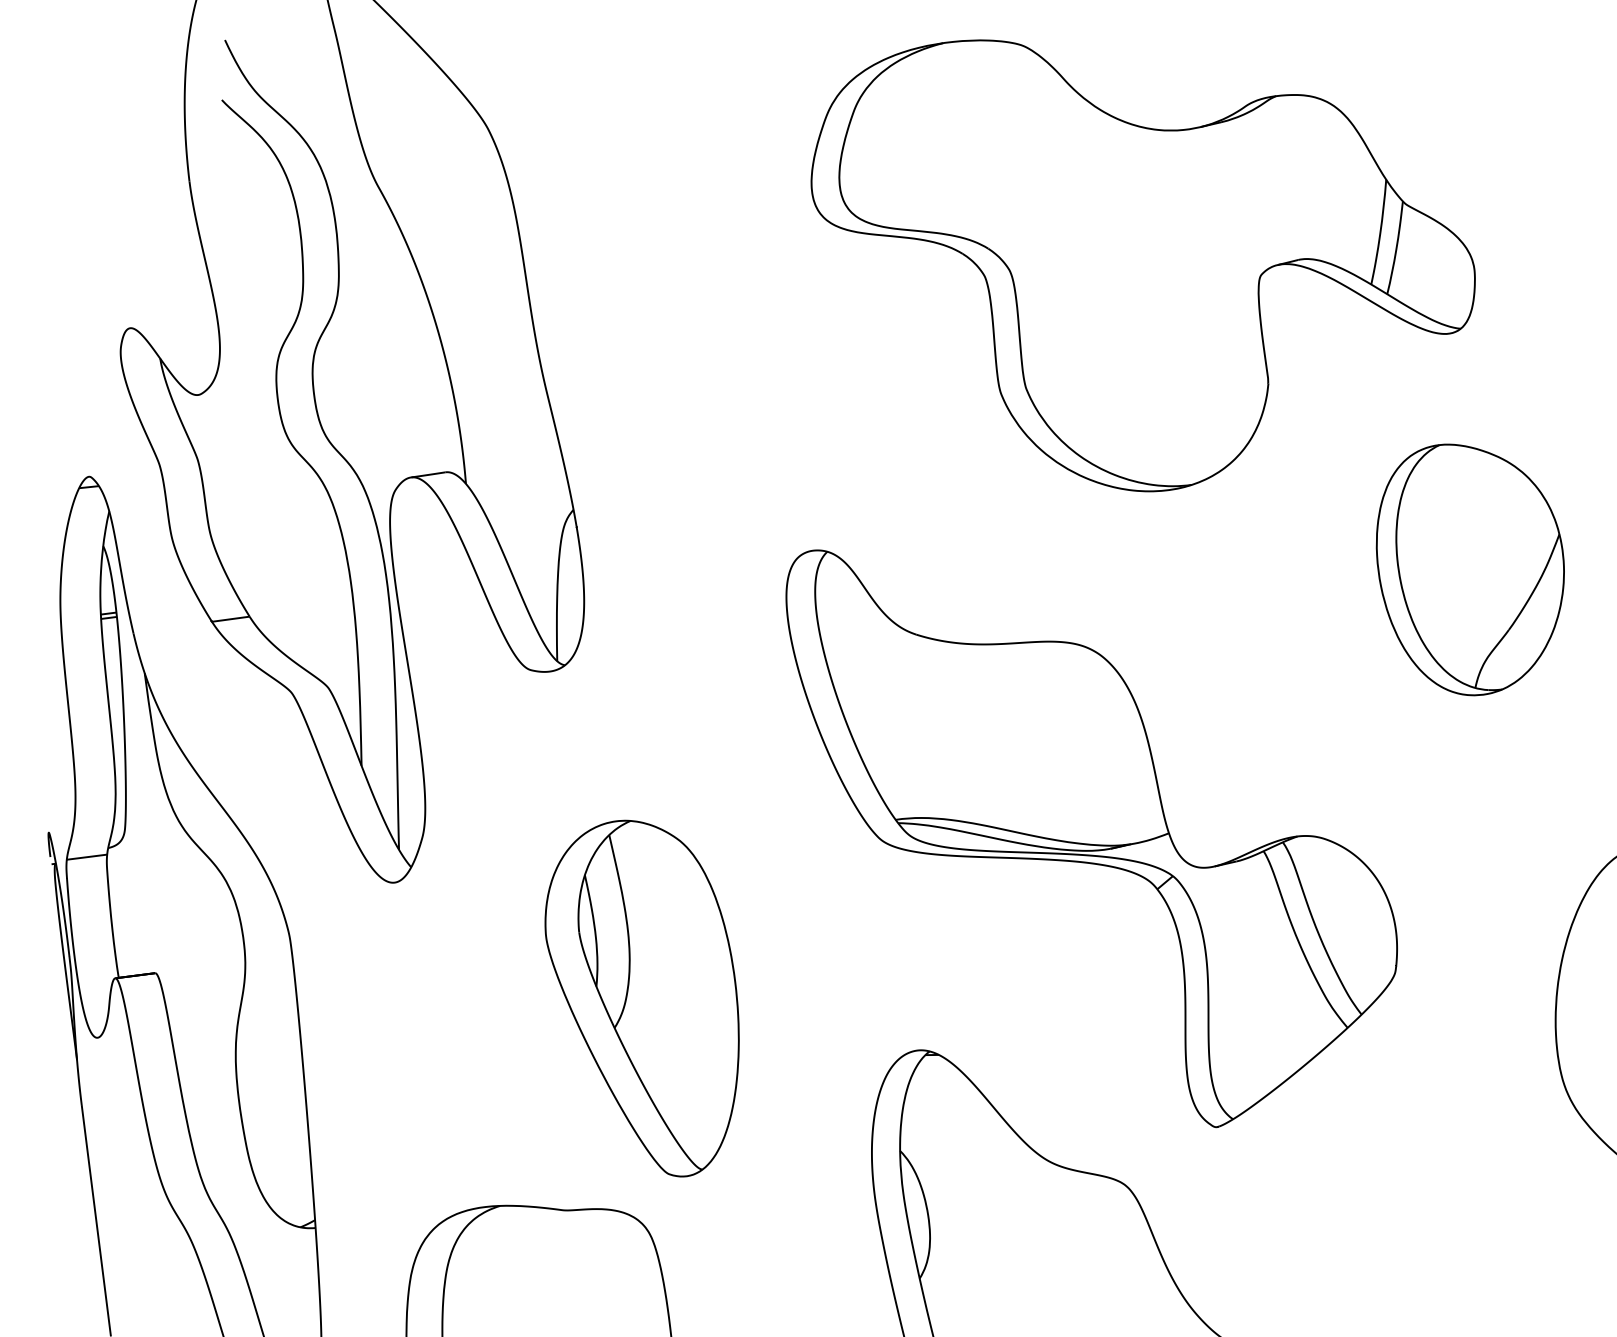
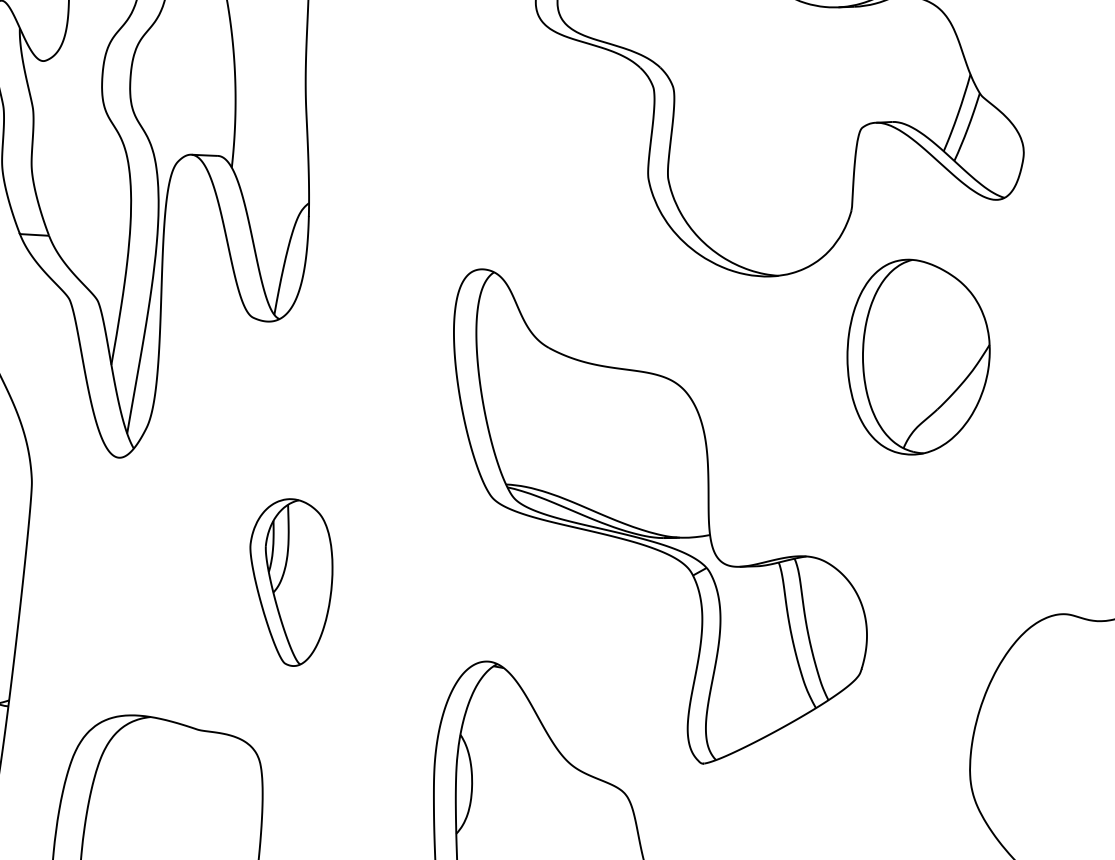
part: (1469, 569) -> (916, 358), moved
part: (641, 998) -> (288, 581), size x0.6

